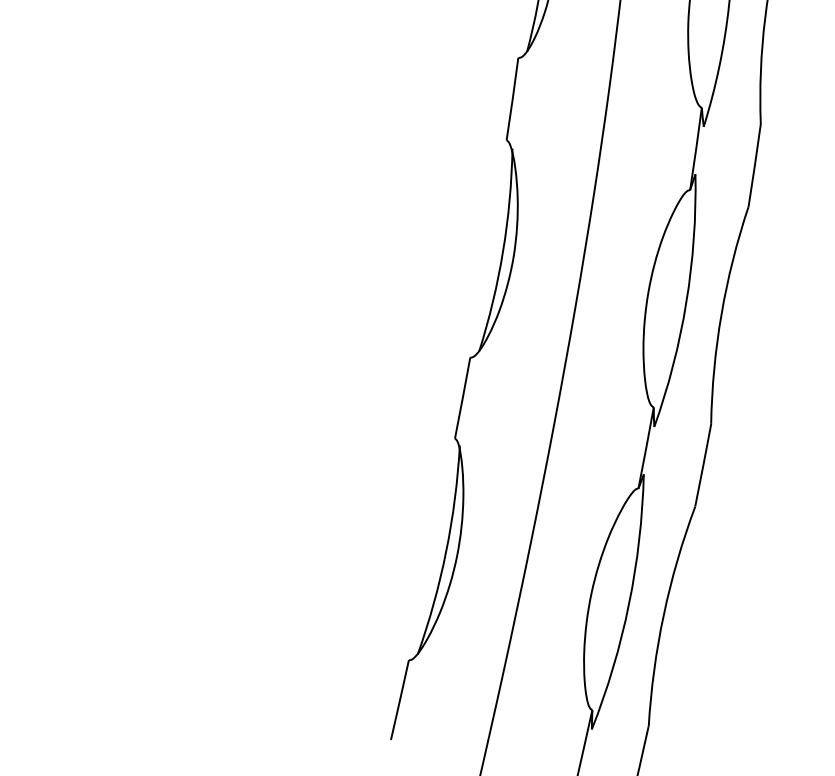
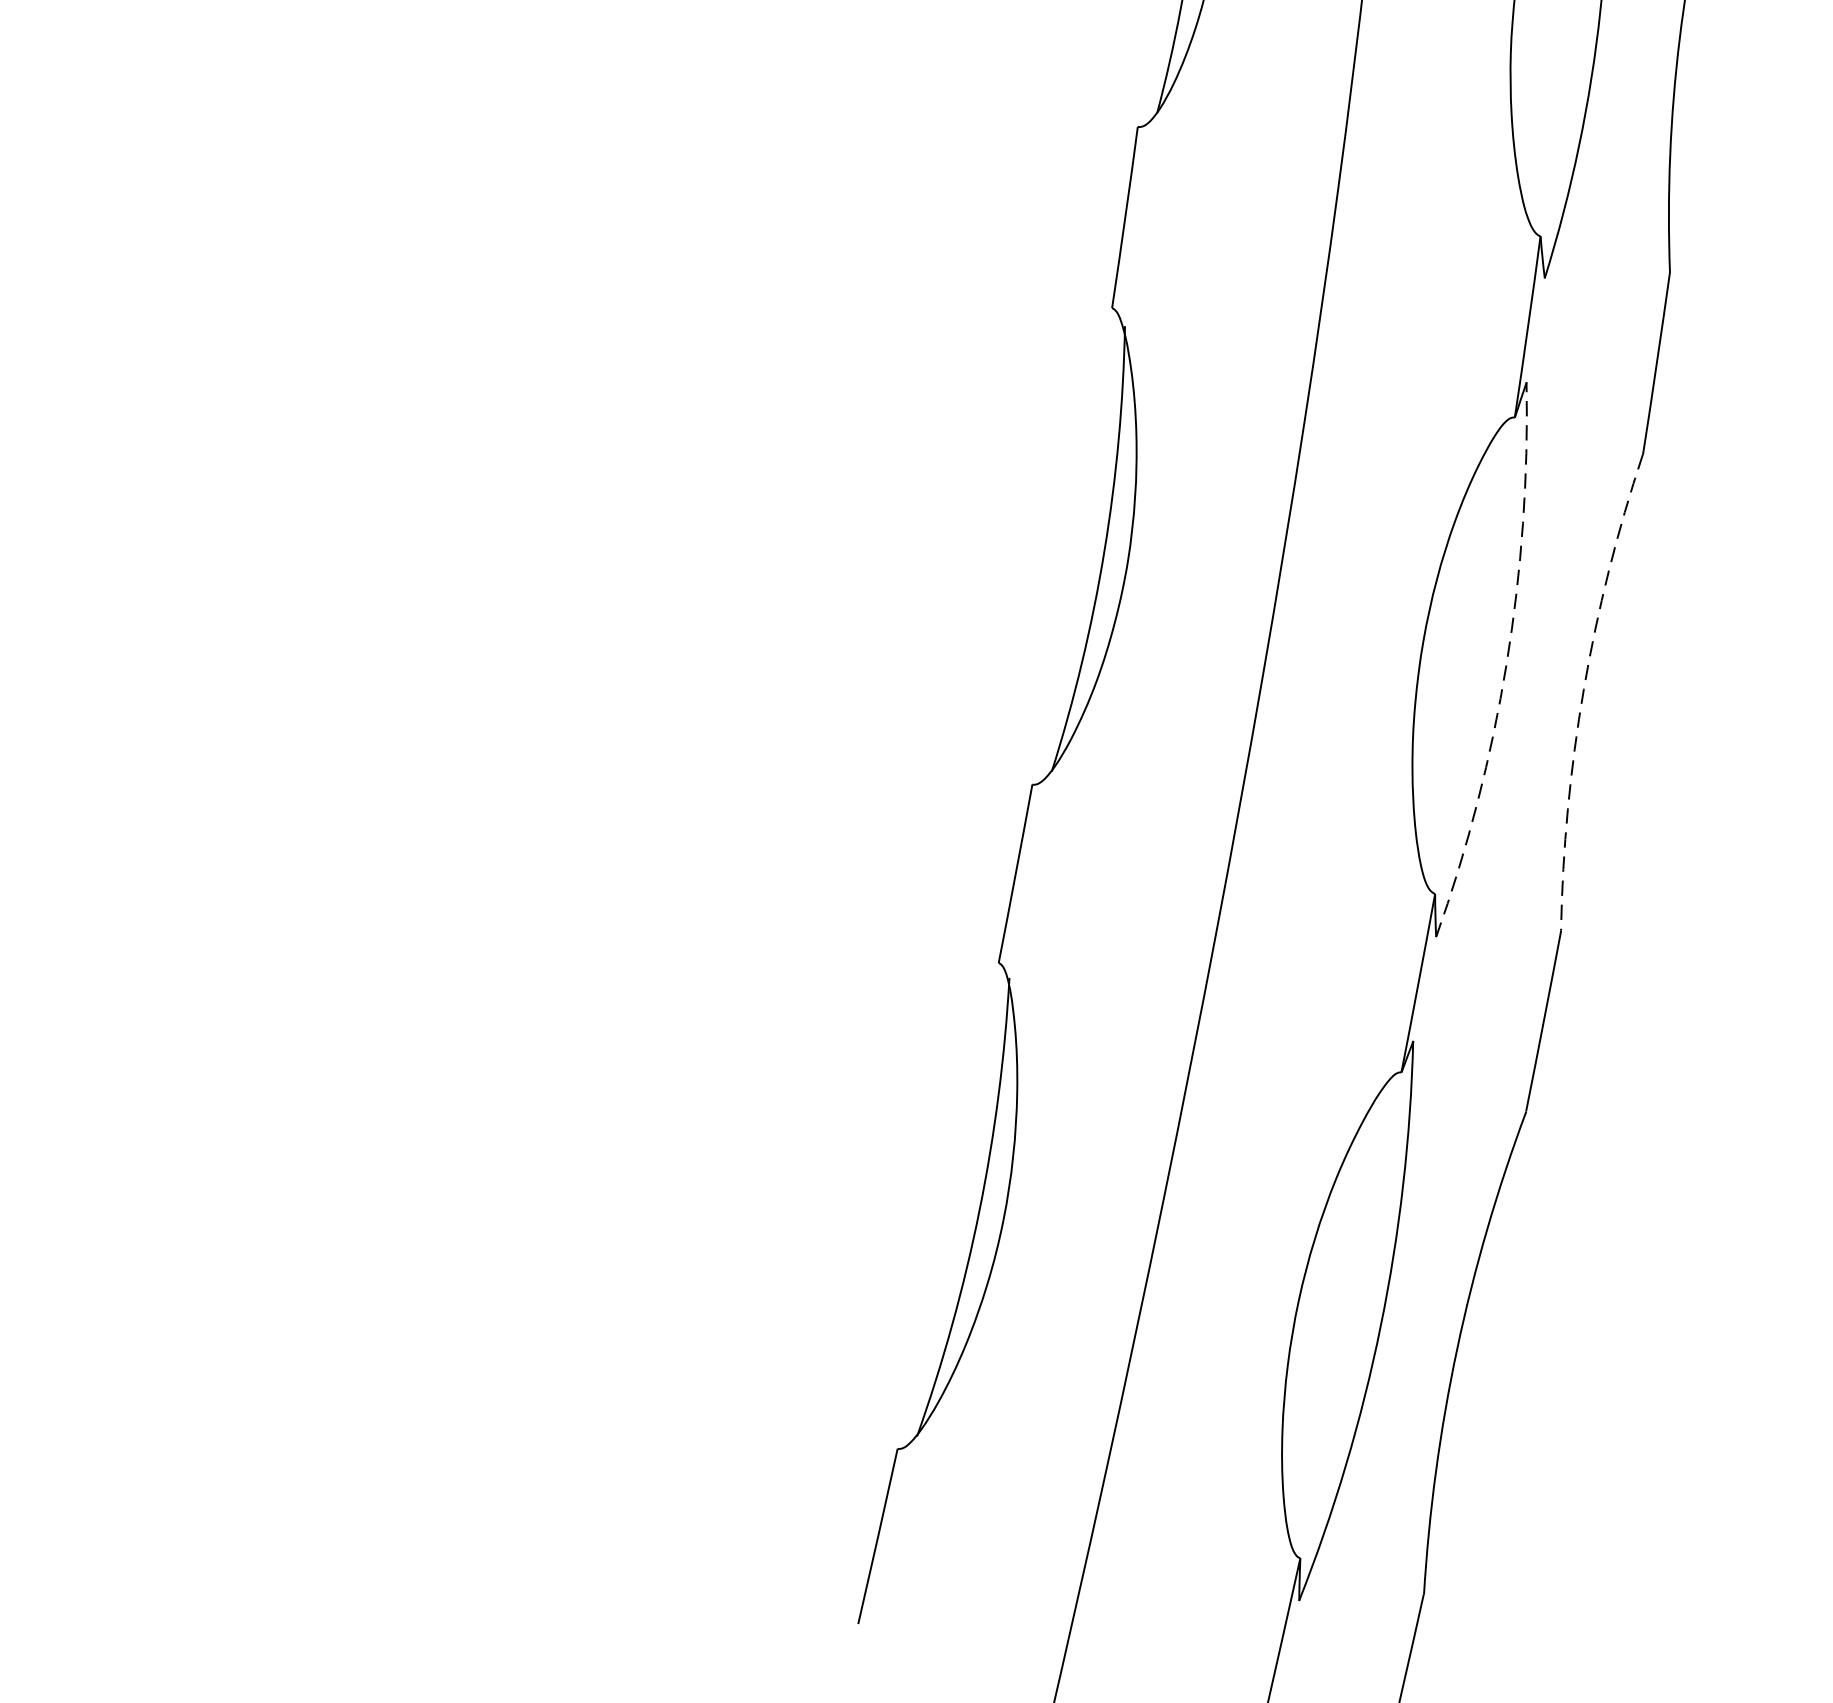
arc: (686, 302) -> (1506, 663), solid -> dashed
arc: (721, 314) -> (1583, 690), solid -> dashed

